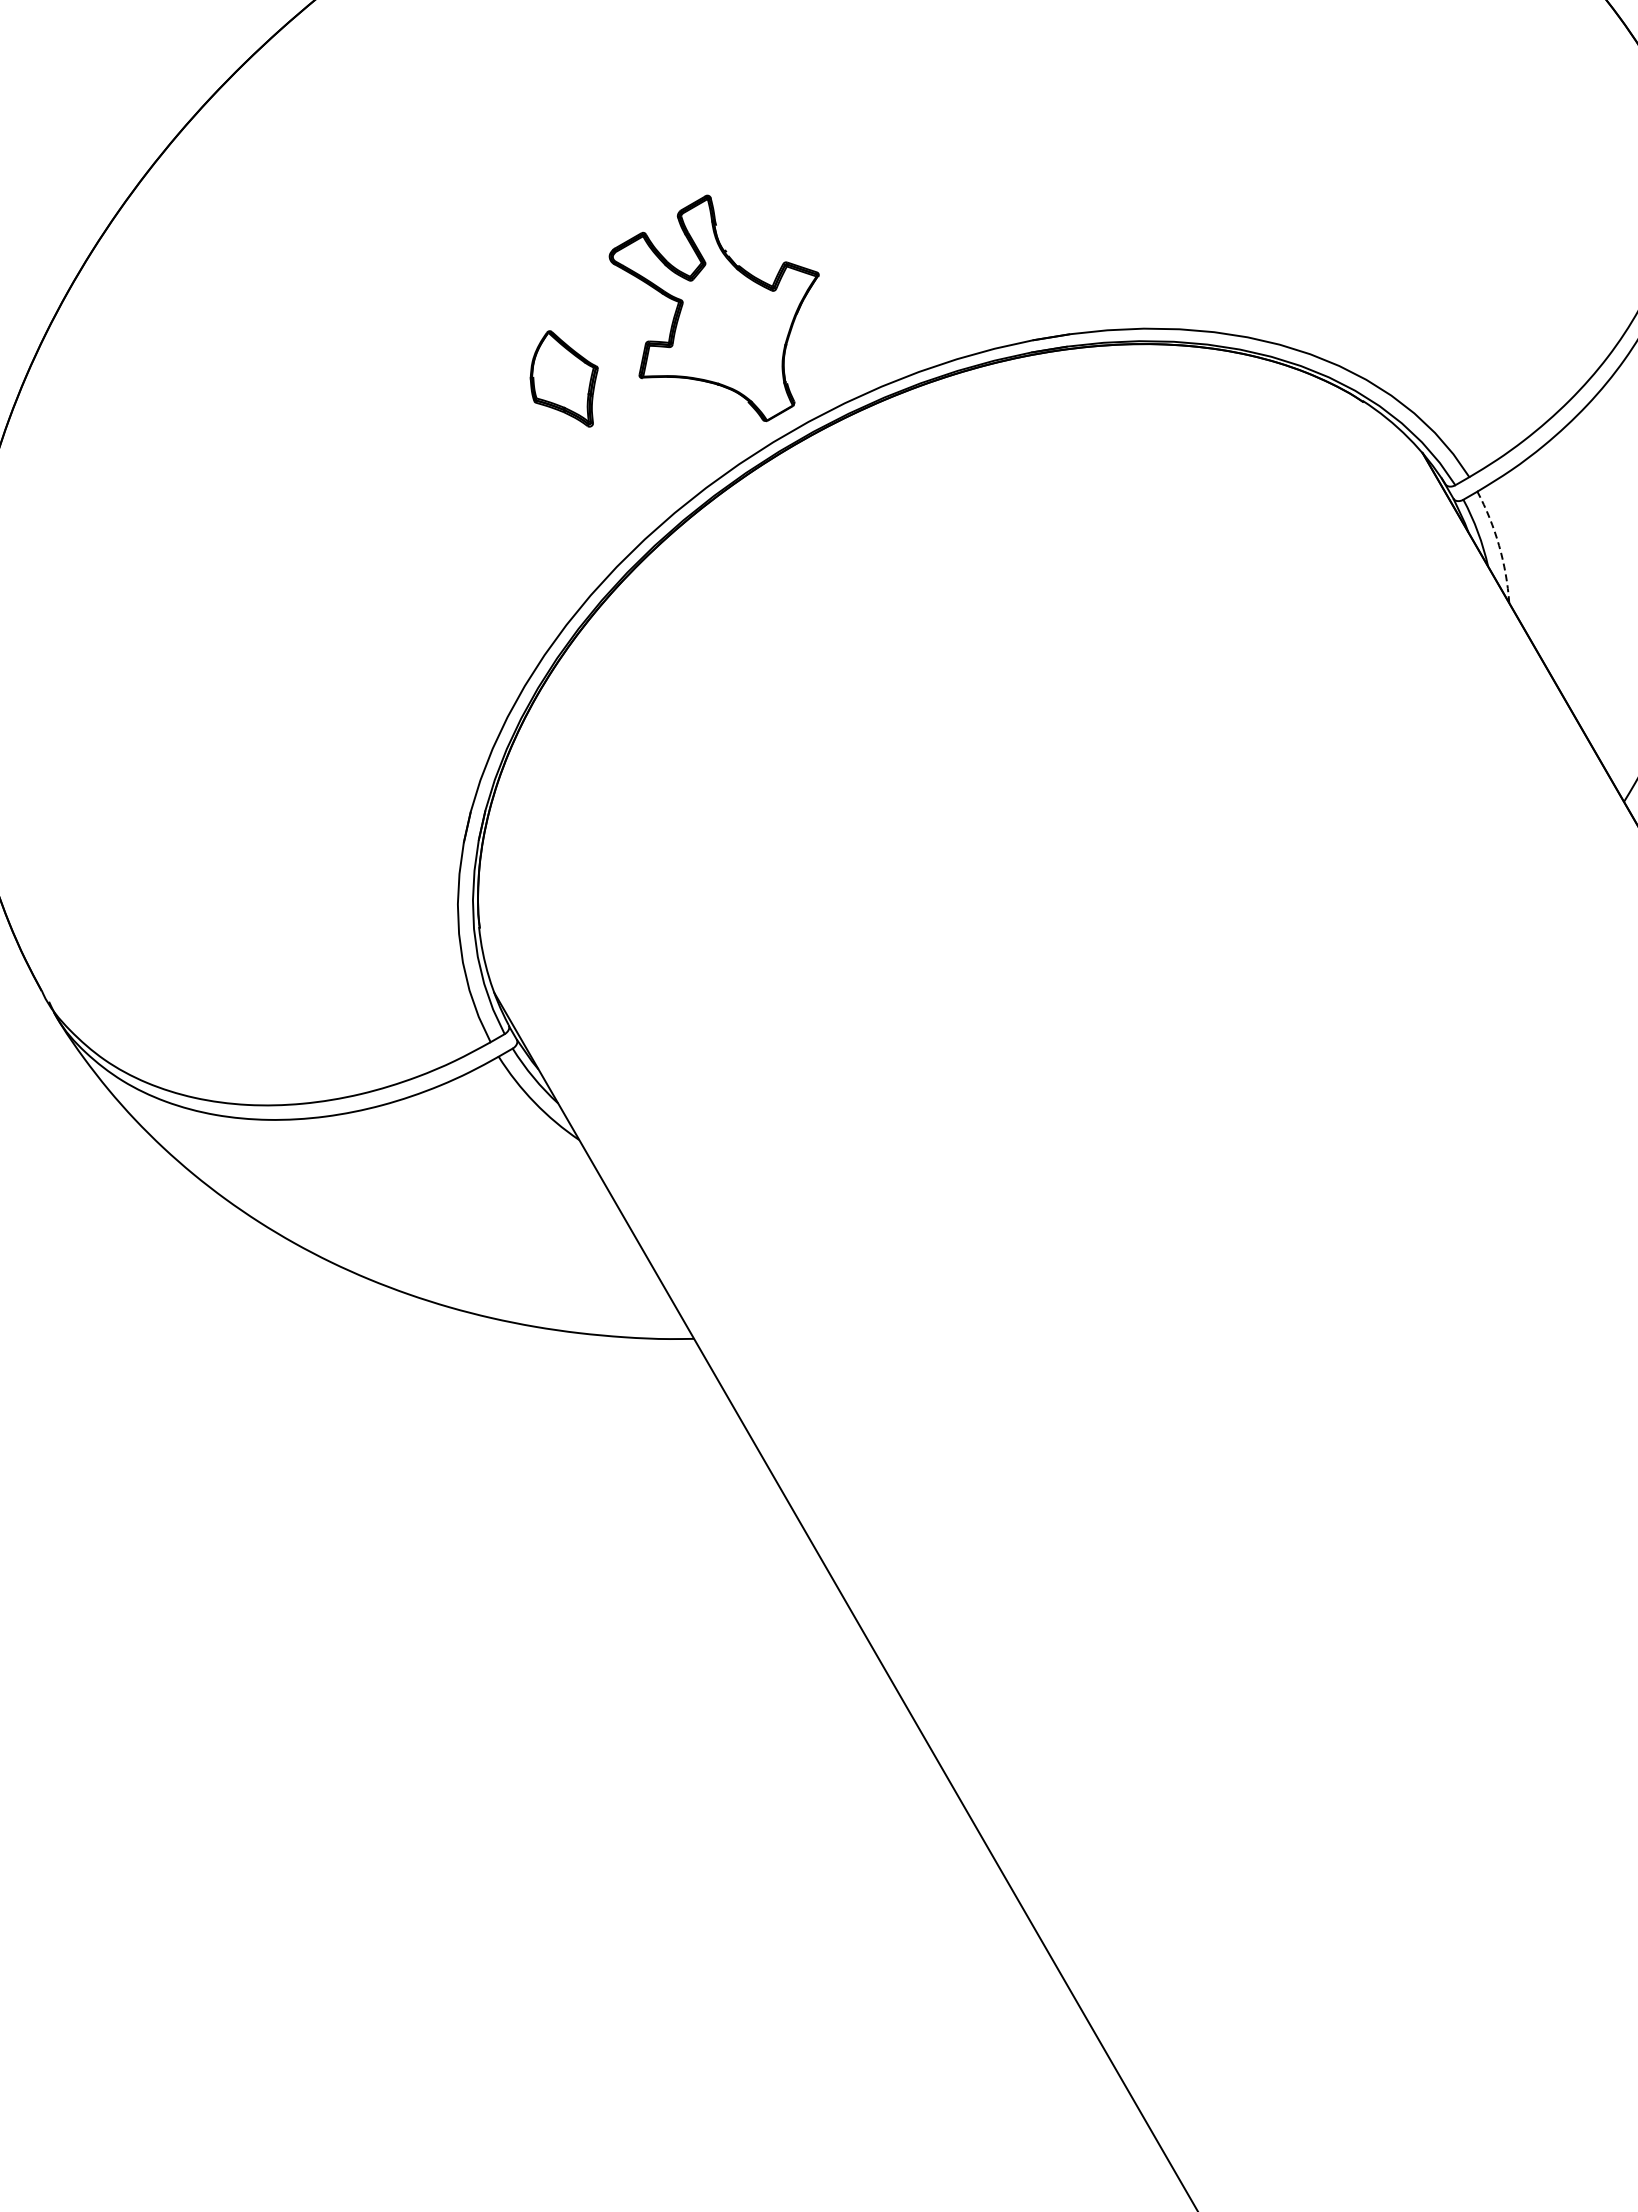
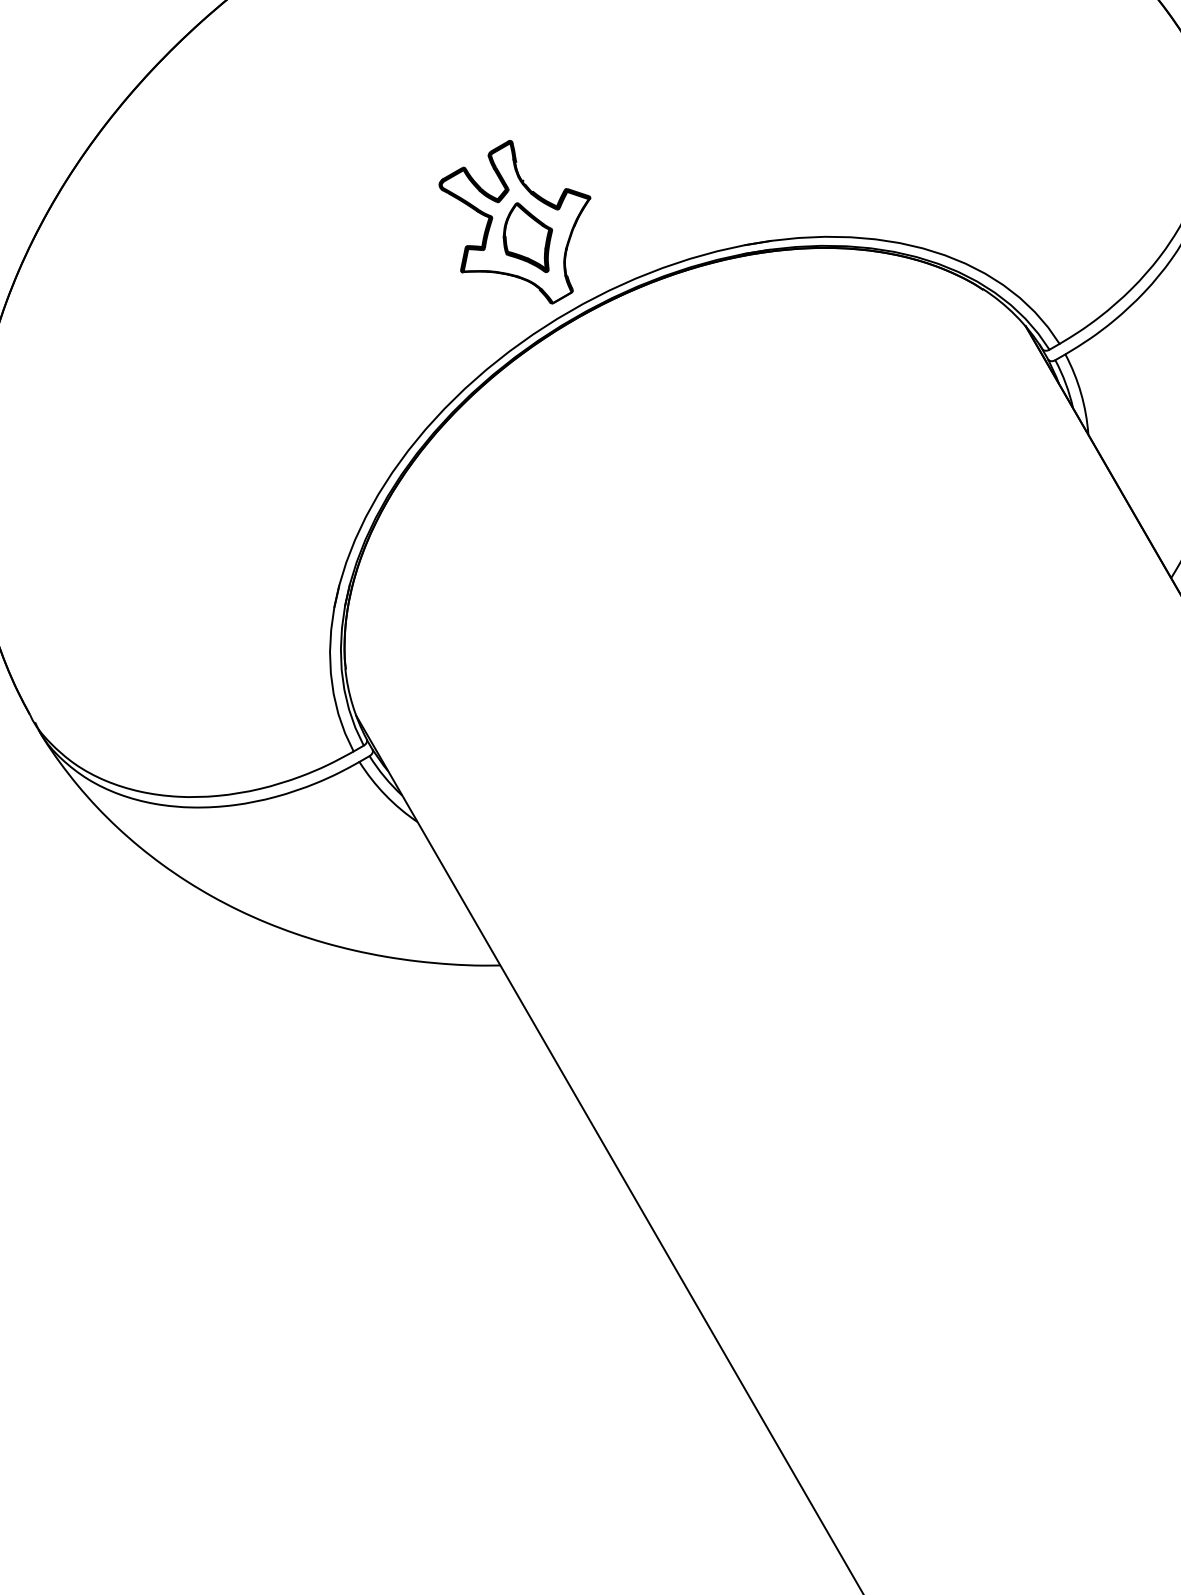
part: (563, 378) -> (527, 237), moved
arc: (1499, 545) -> (1081, 393), dashed -> solid

